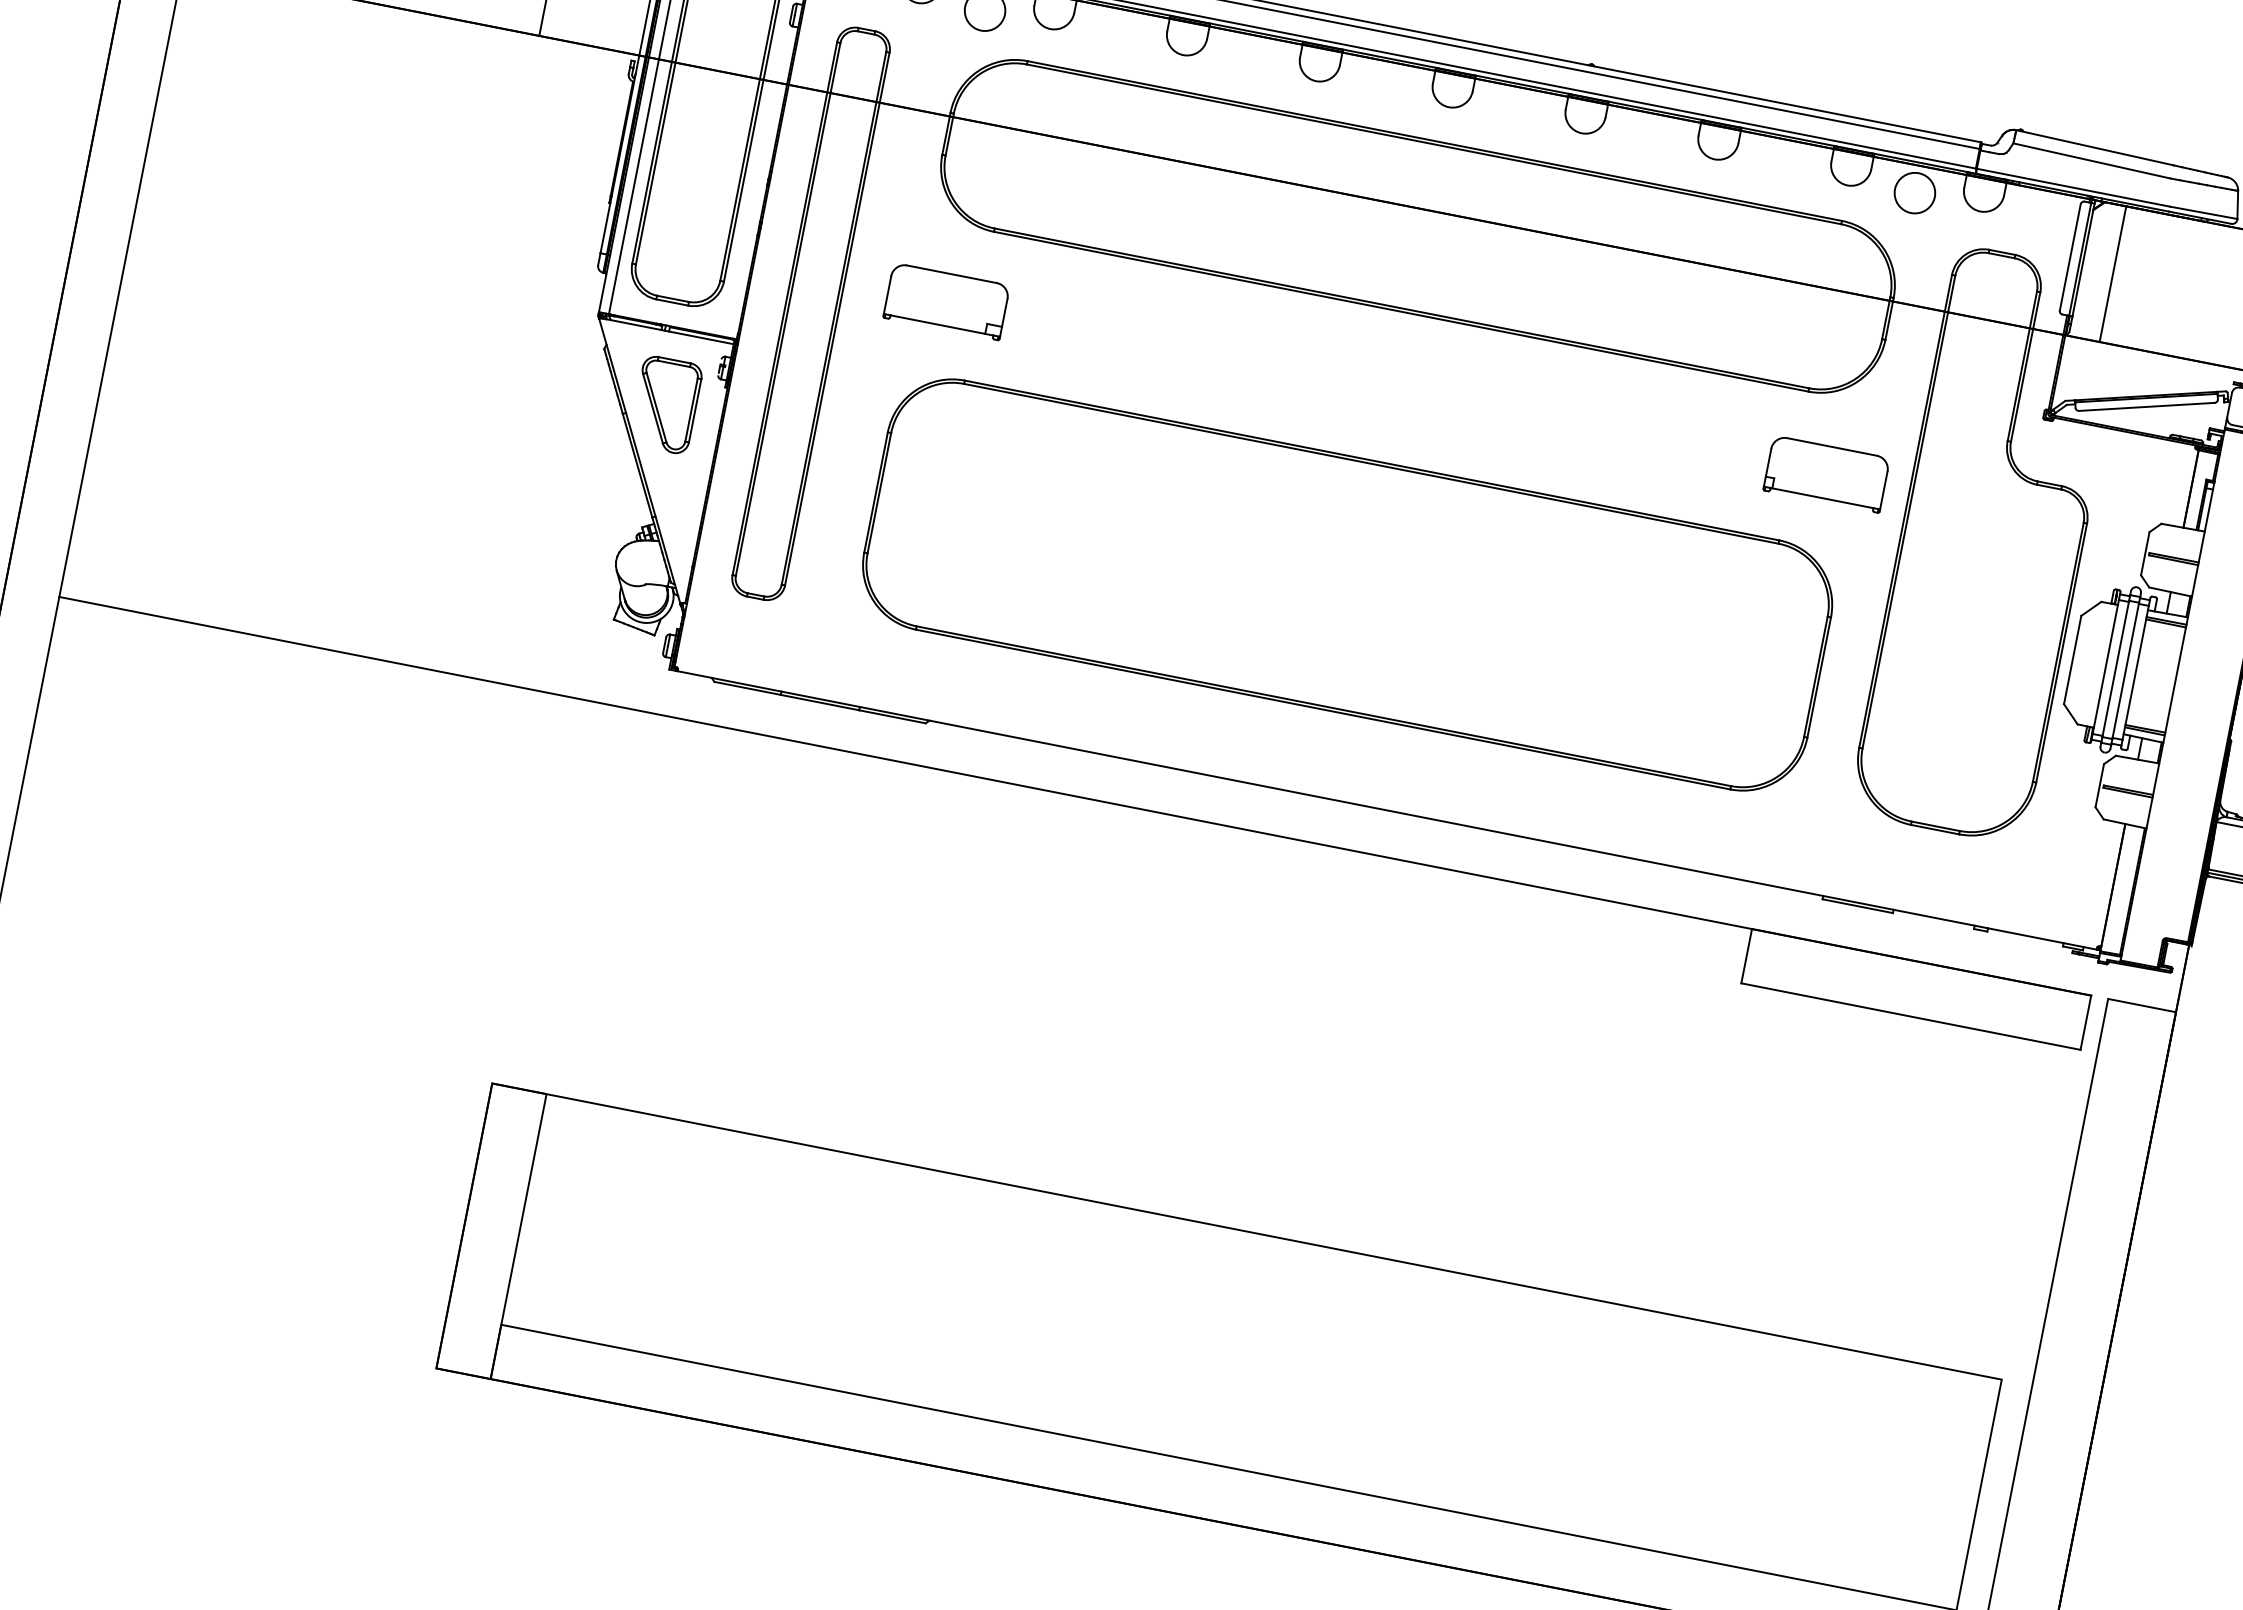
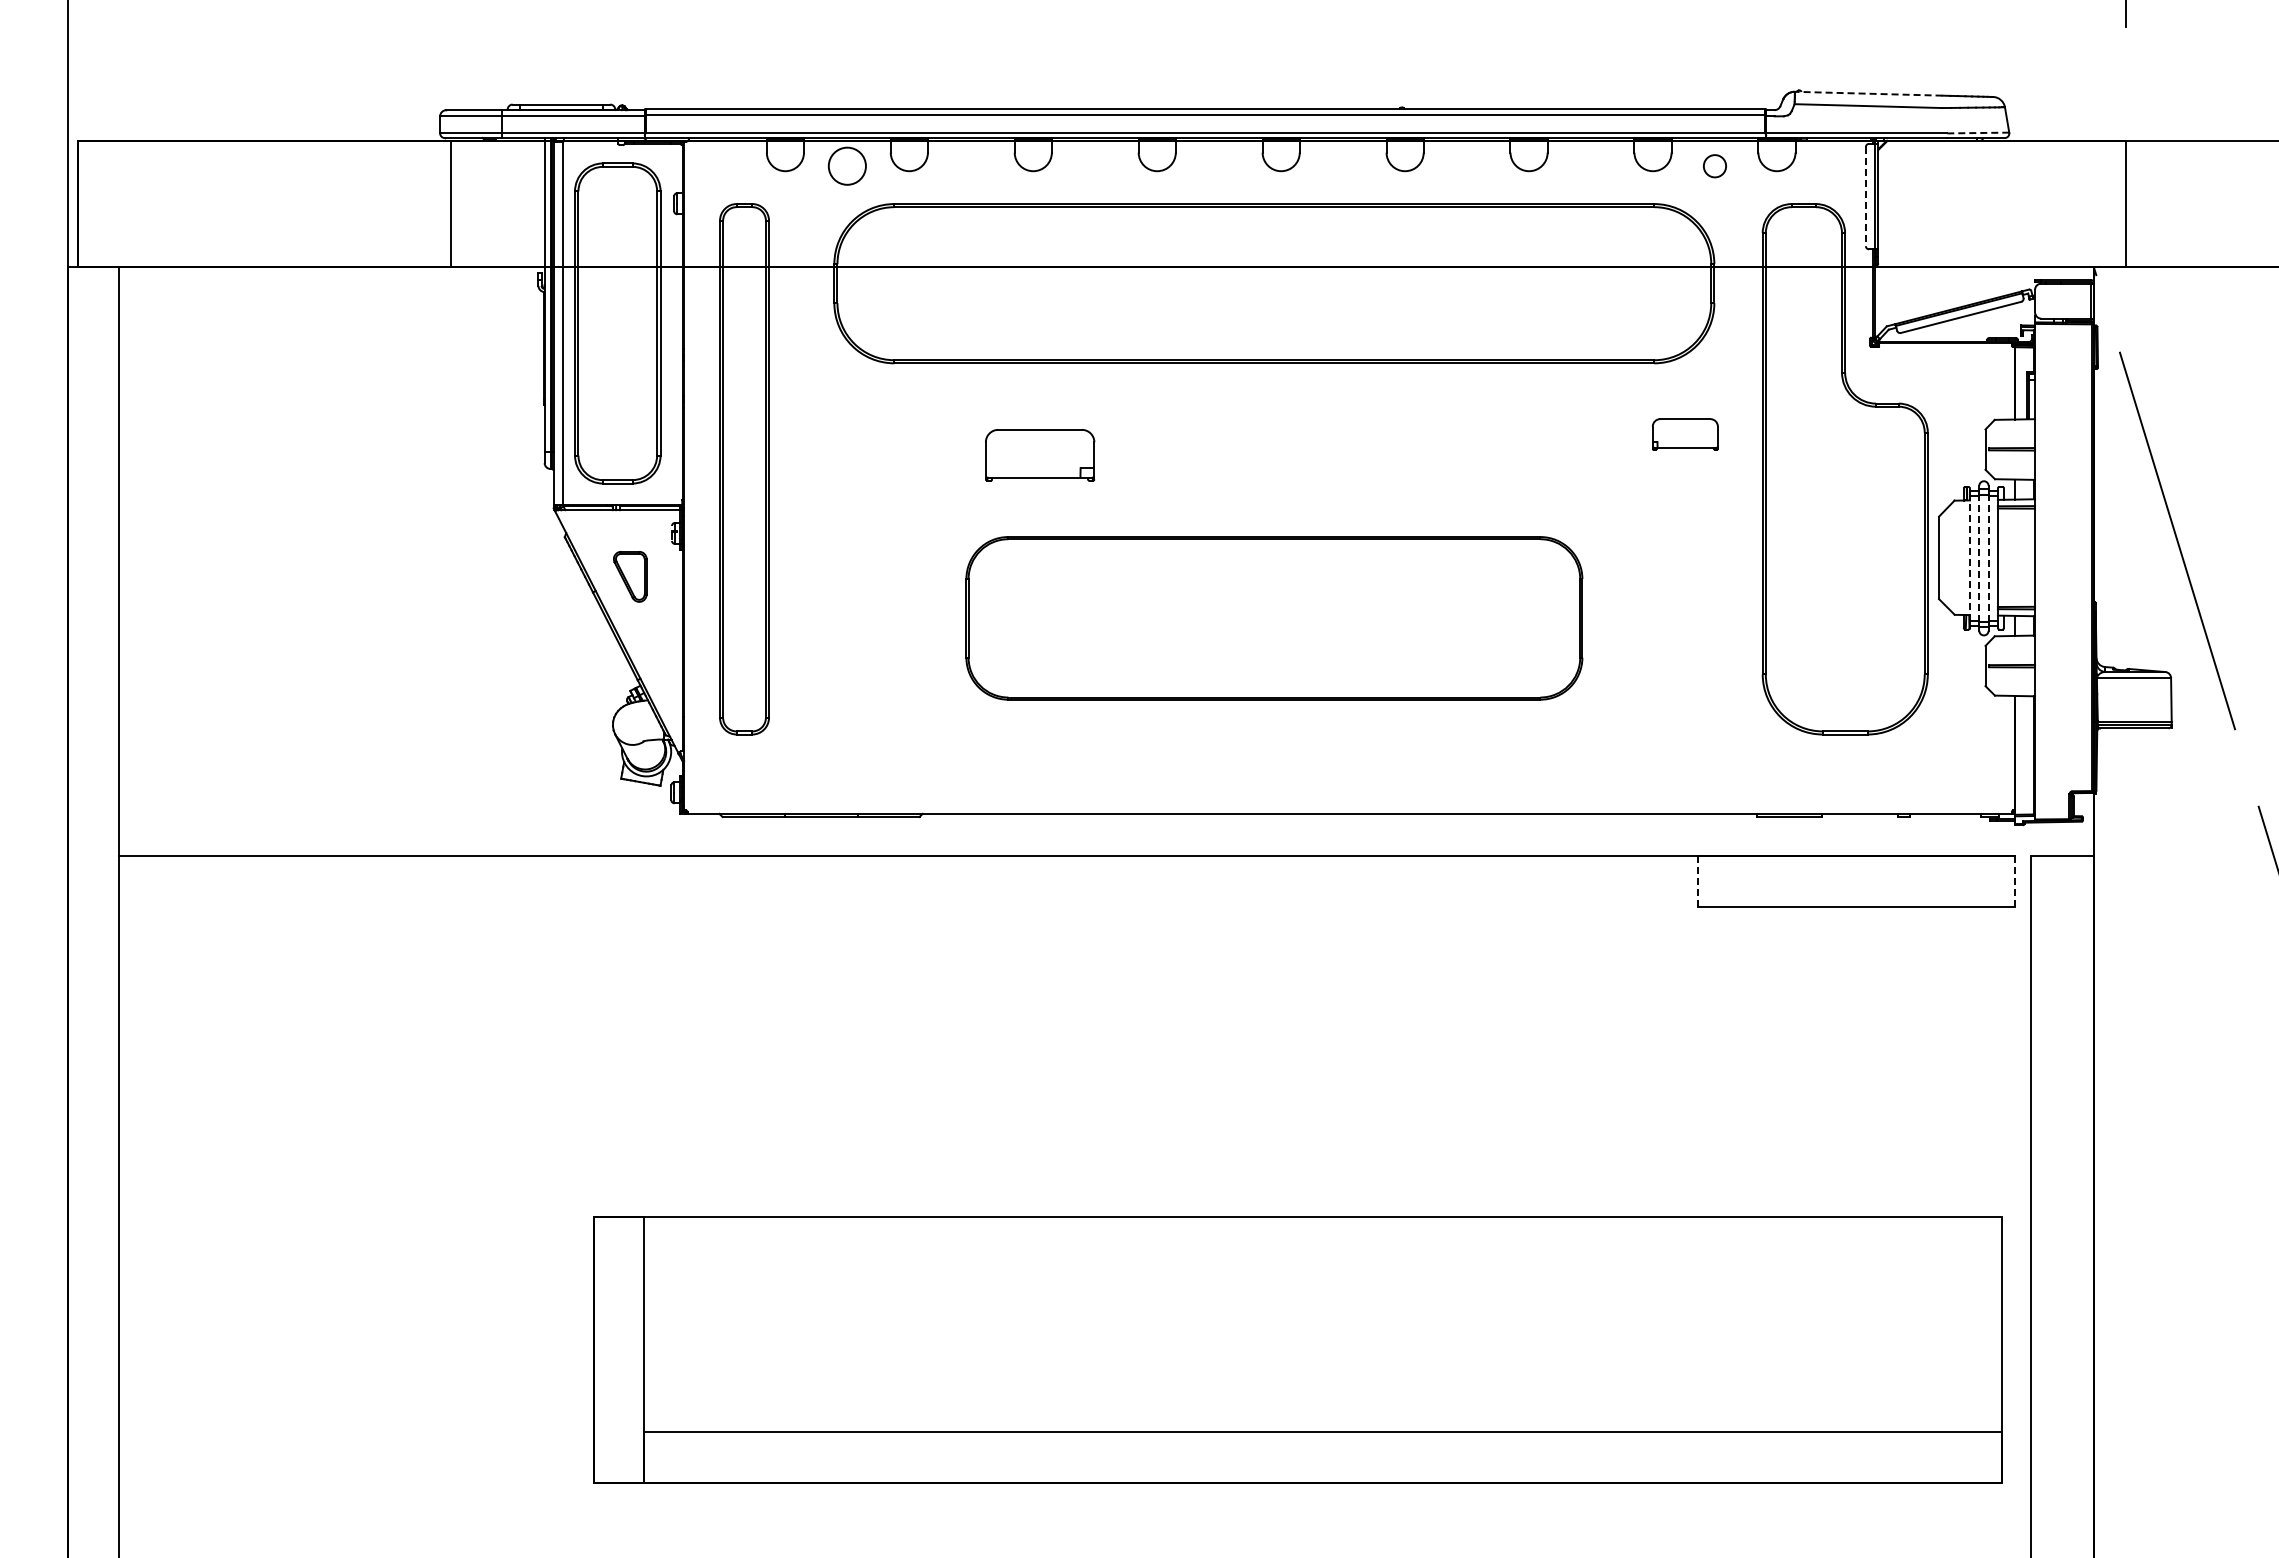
line: (2094, 147) -> (1868, 93), solid -> dashed
circle: (1914, 192) -> (1714, 165), size x0.6
line: (2203, 213) -> (1977, 133), solid -> dashed
line: (2069, 257) -> (1865, 196), solid -> dashed
line: (2113, 273) -> (1907, 203), removed
part: (947, 301) -> (1040, 455), moved
part: (666, 404) -> (630, 576), size x0.6
part: (1826, 474) -> (1685, 434), size x0.6
part: (1347, 585) -> (1274, 618), size x0.7
line: (2105, 665) -> (1969, 557), solid -> dashed
line: (2115, 669) -> (1979, 558), solid -> dashed
line: (2125, 671) -> (1988, 558), solid -> dashed
line: (1747, 955) -> (1698, 880), solid -> dashed
line: (2085, 1021) -> (2014, 880), solid -> dashed

